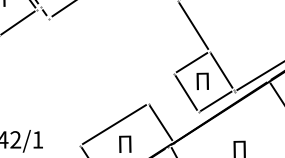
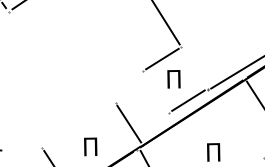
line: (221, 70) -> (194, 67), removed
line: (185, 92) -> (155, 91), removed
line: (113, 124) -> (78, 125), removed

